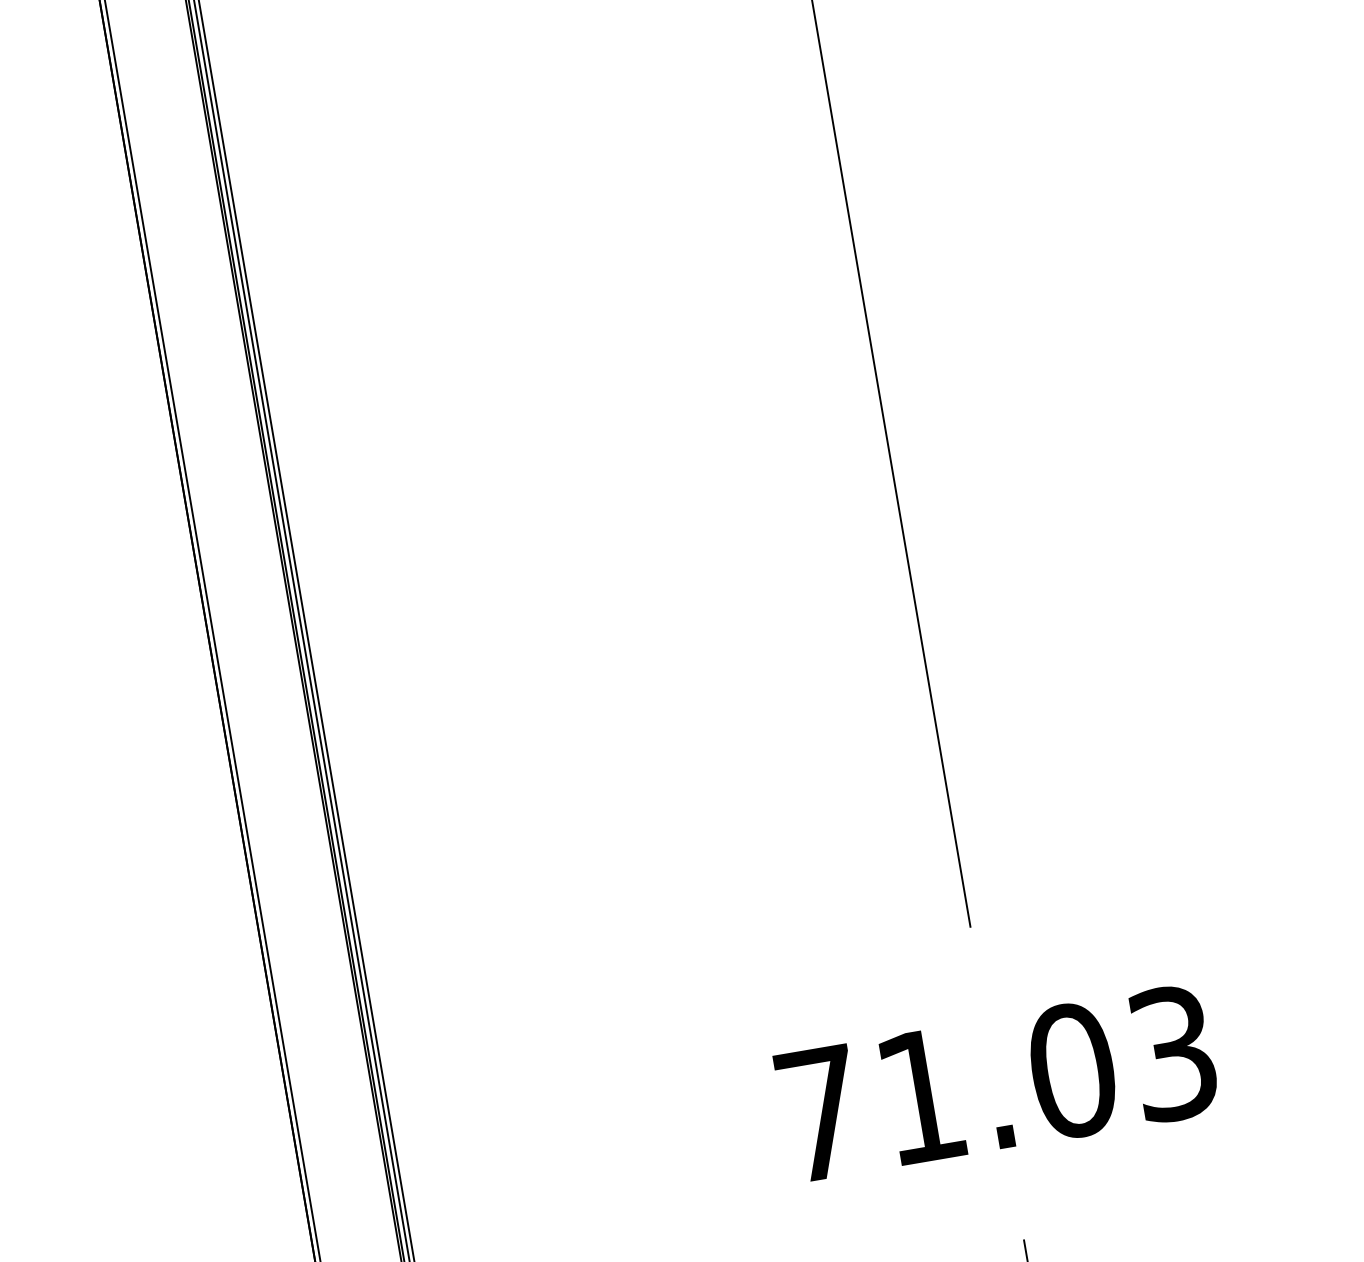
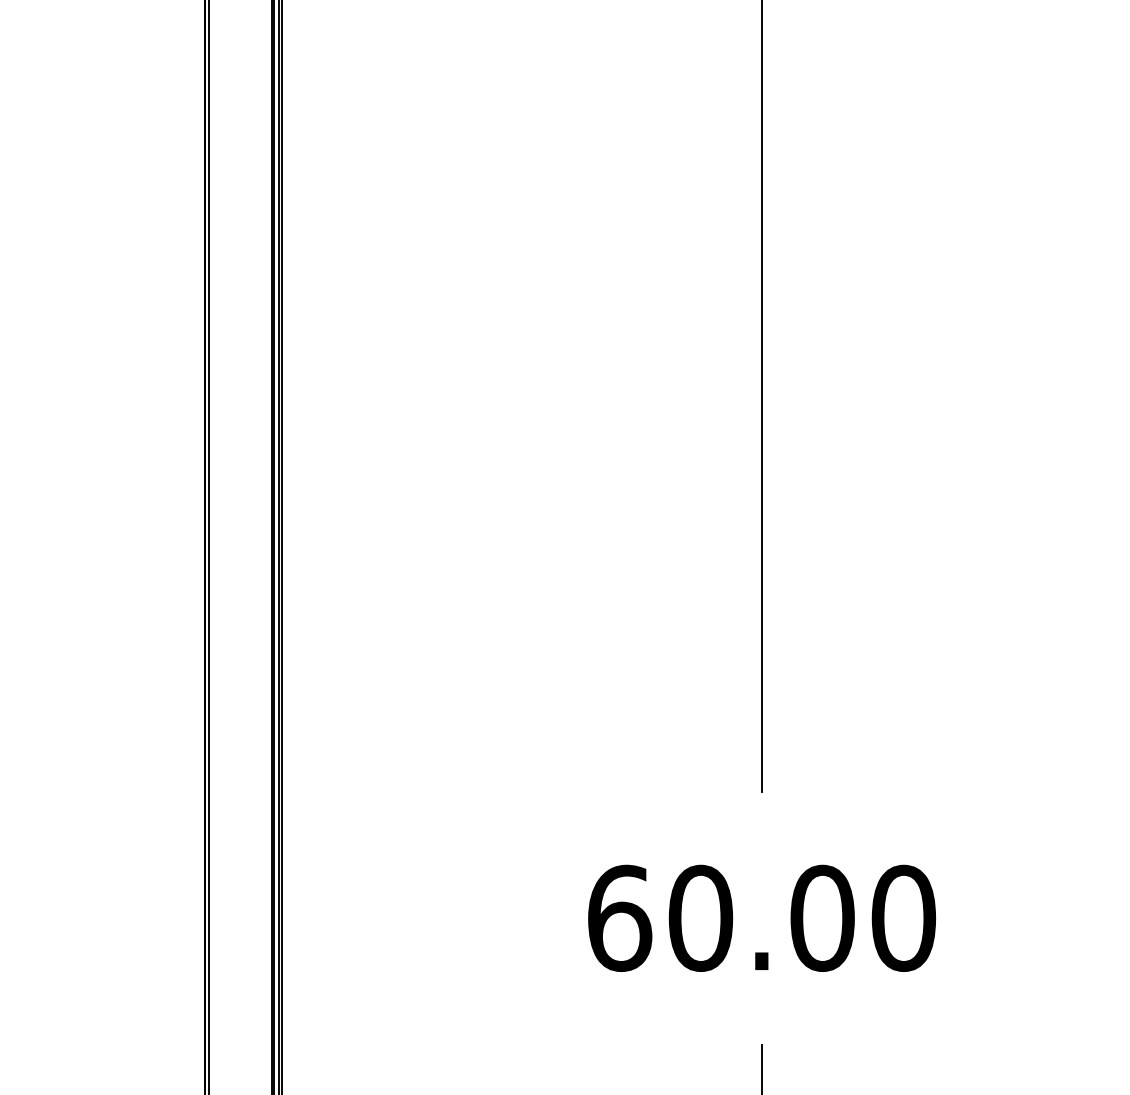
text: (997, 1082) -> (762, 917), 71.03 -> 60.00

